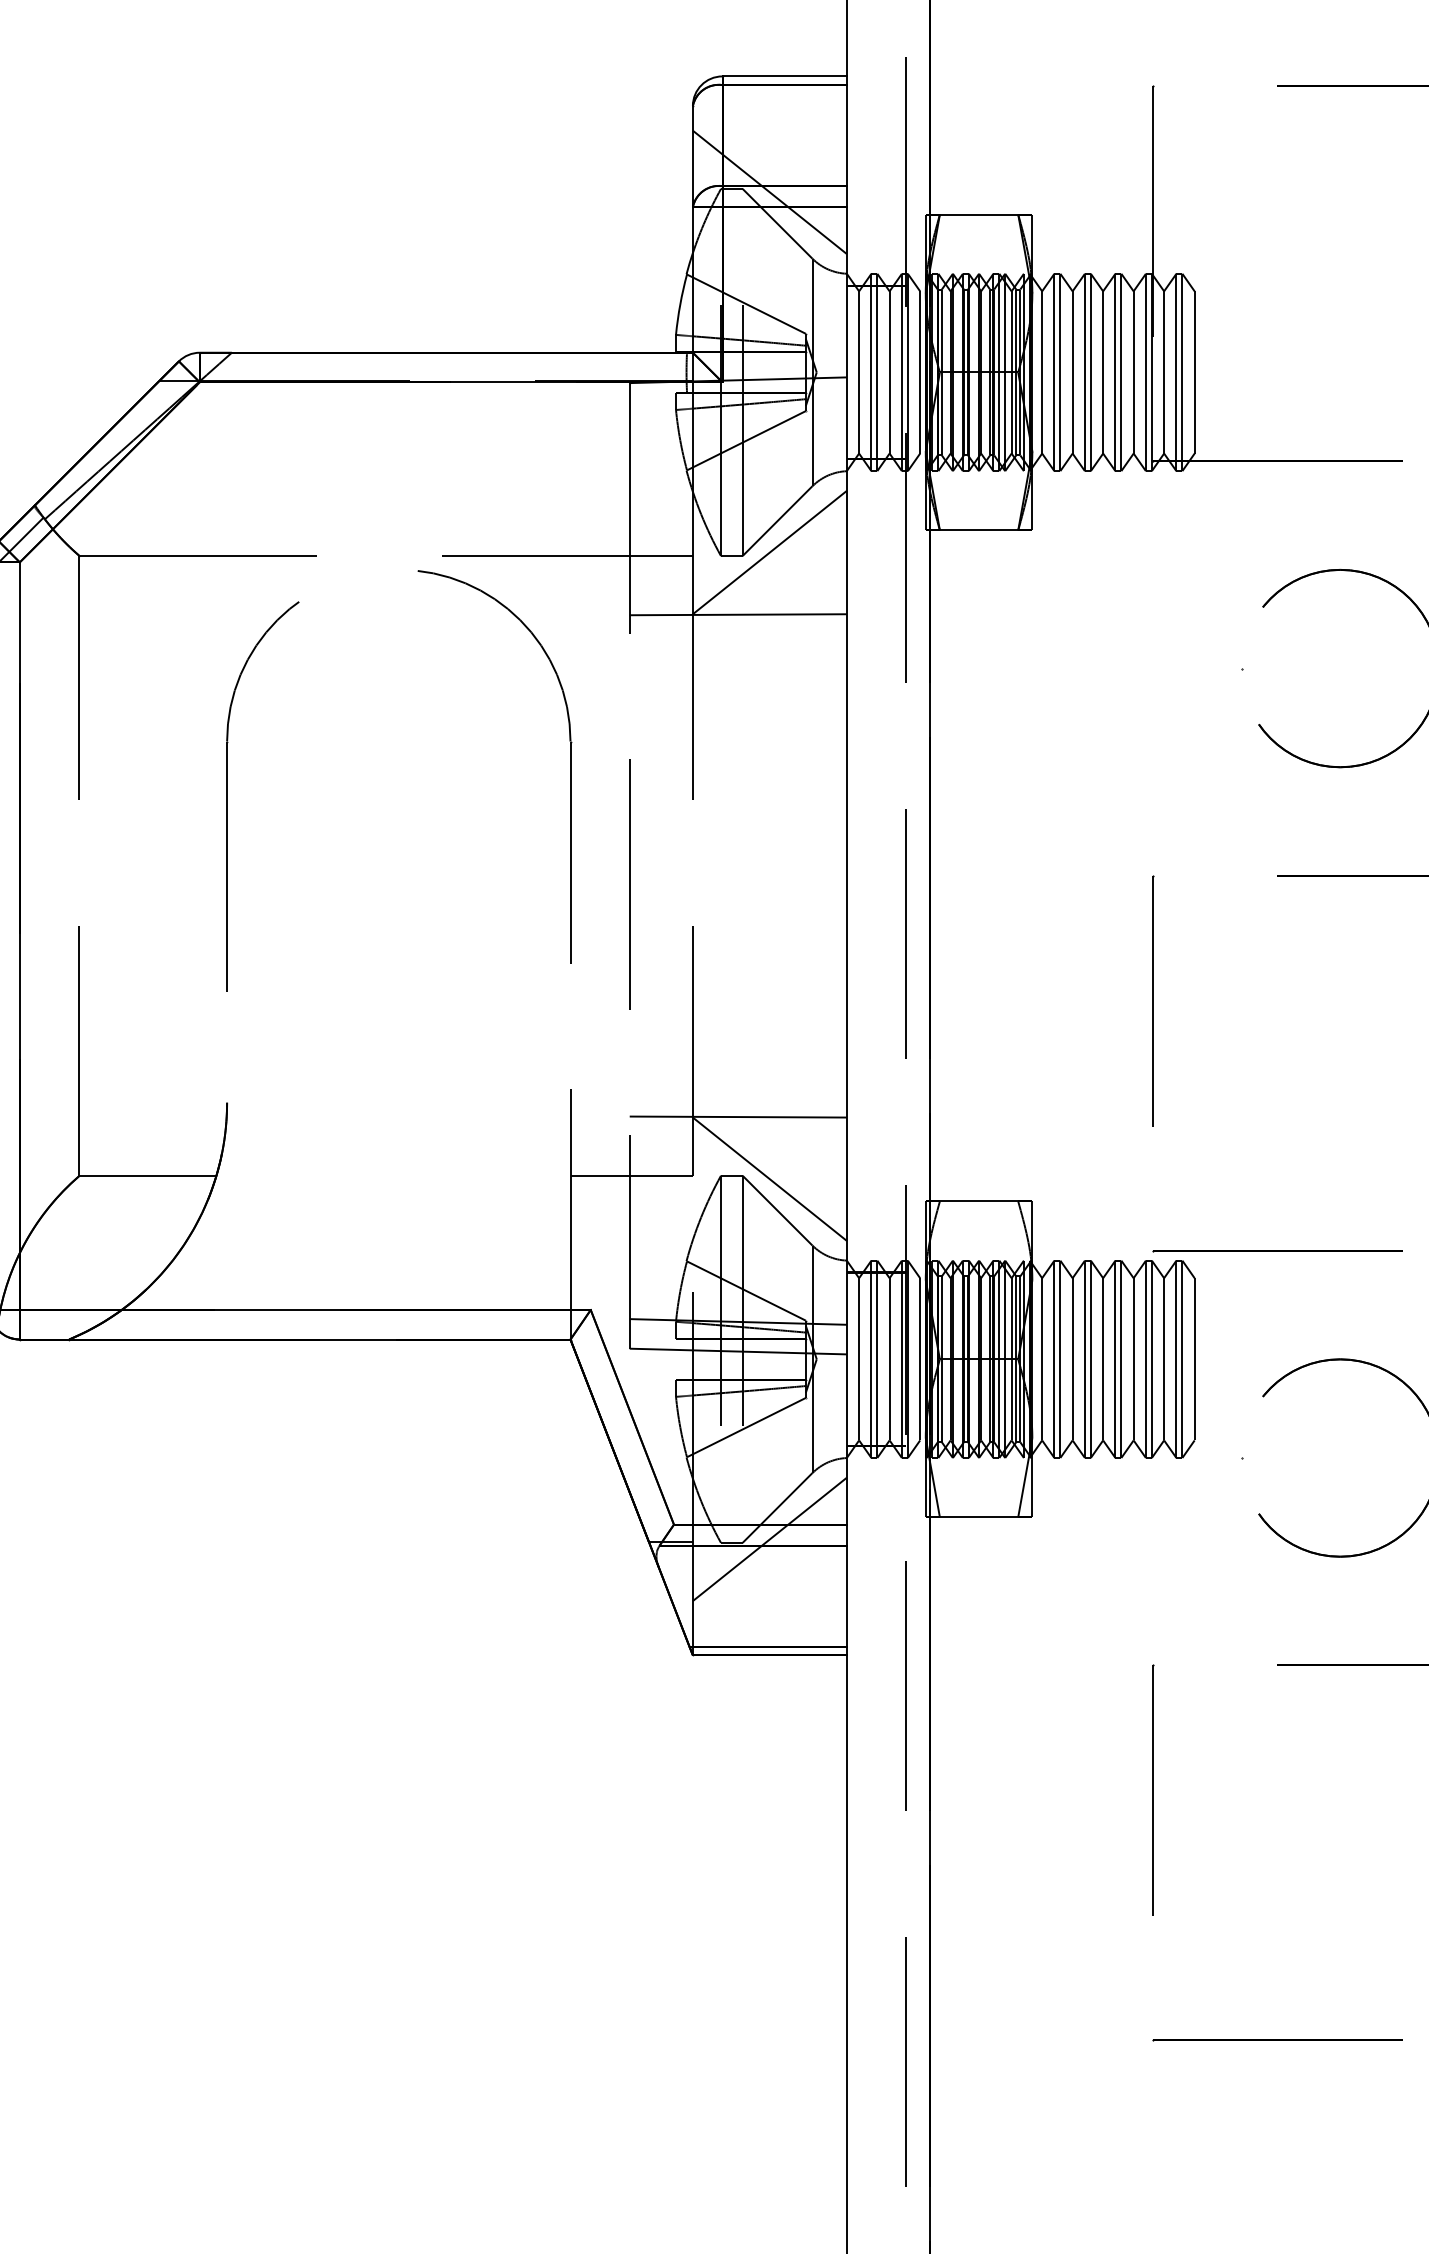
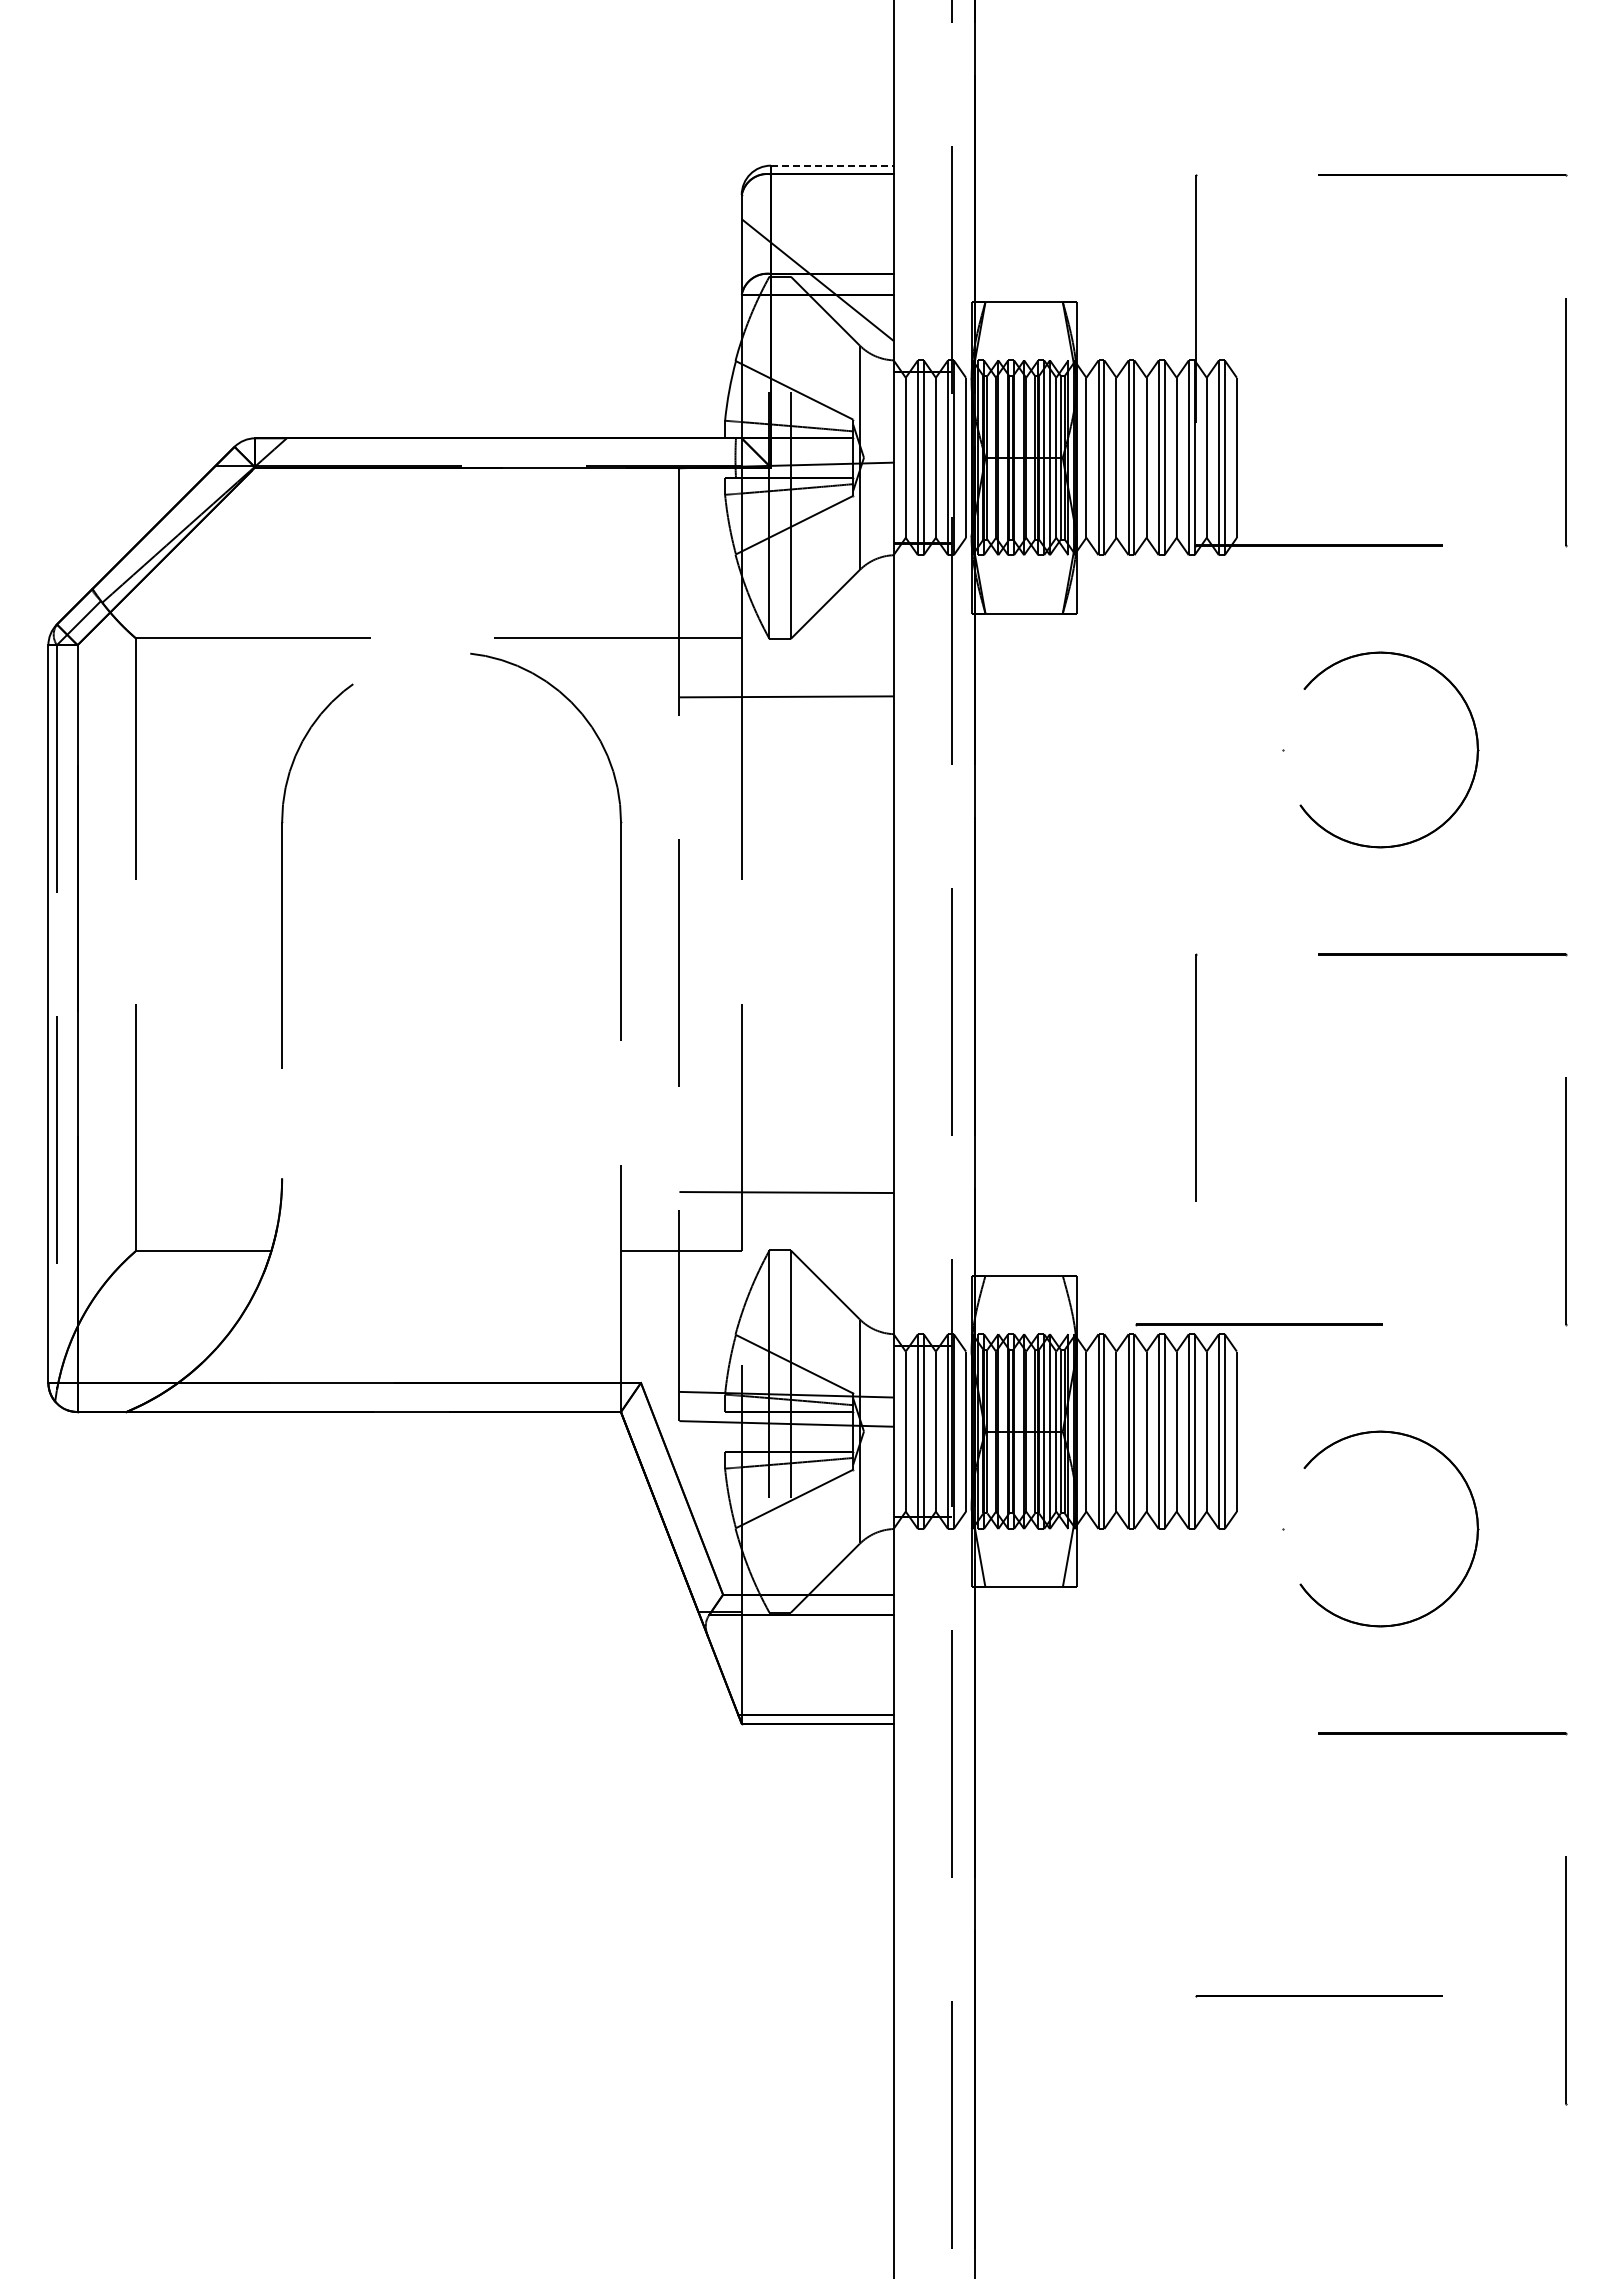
line: (784, 76) -> (832, 165), solid -> dashed
line: (769, 552) -> (817, 635), removed
line: (769, 1178) -> (817, 1253), removed
line: (1277, 1250) -> (1258, 1324), moved
line: (769, 1539) -> (817, 1609), removed
line: (1153, 1789) -> (1196, 1856), removed
line: (1277, 2041) -> (1318, 1996), moved

